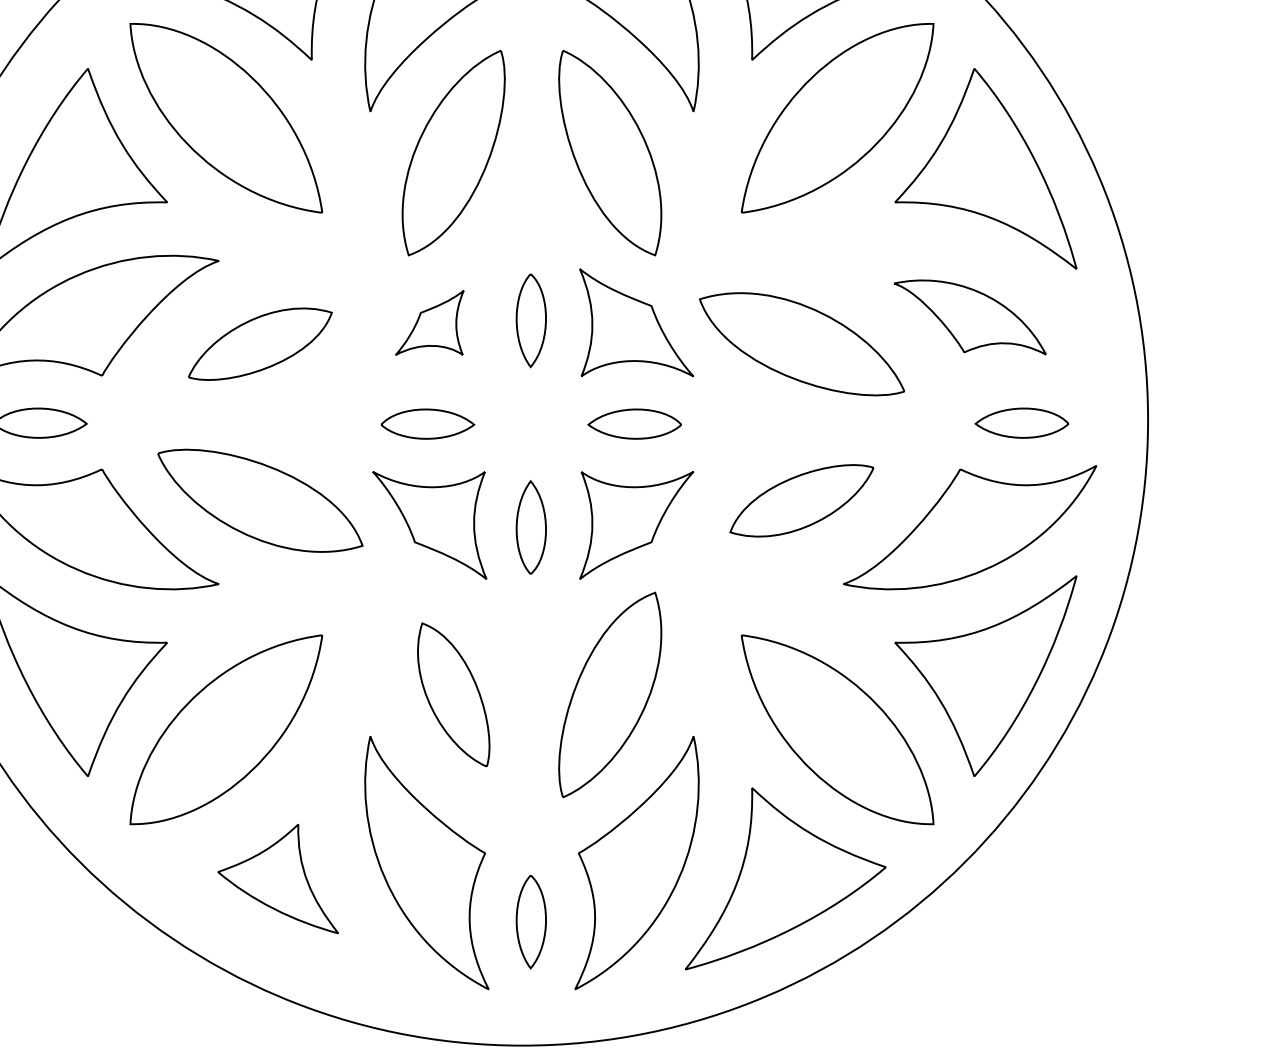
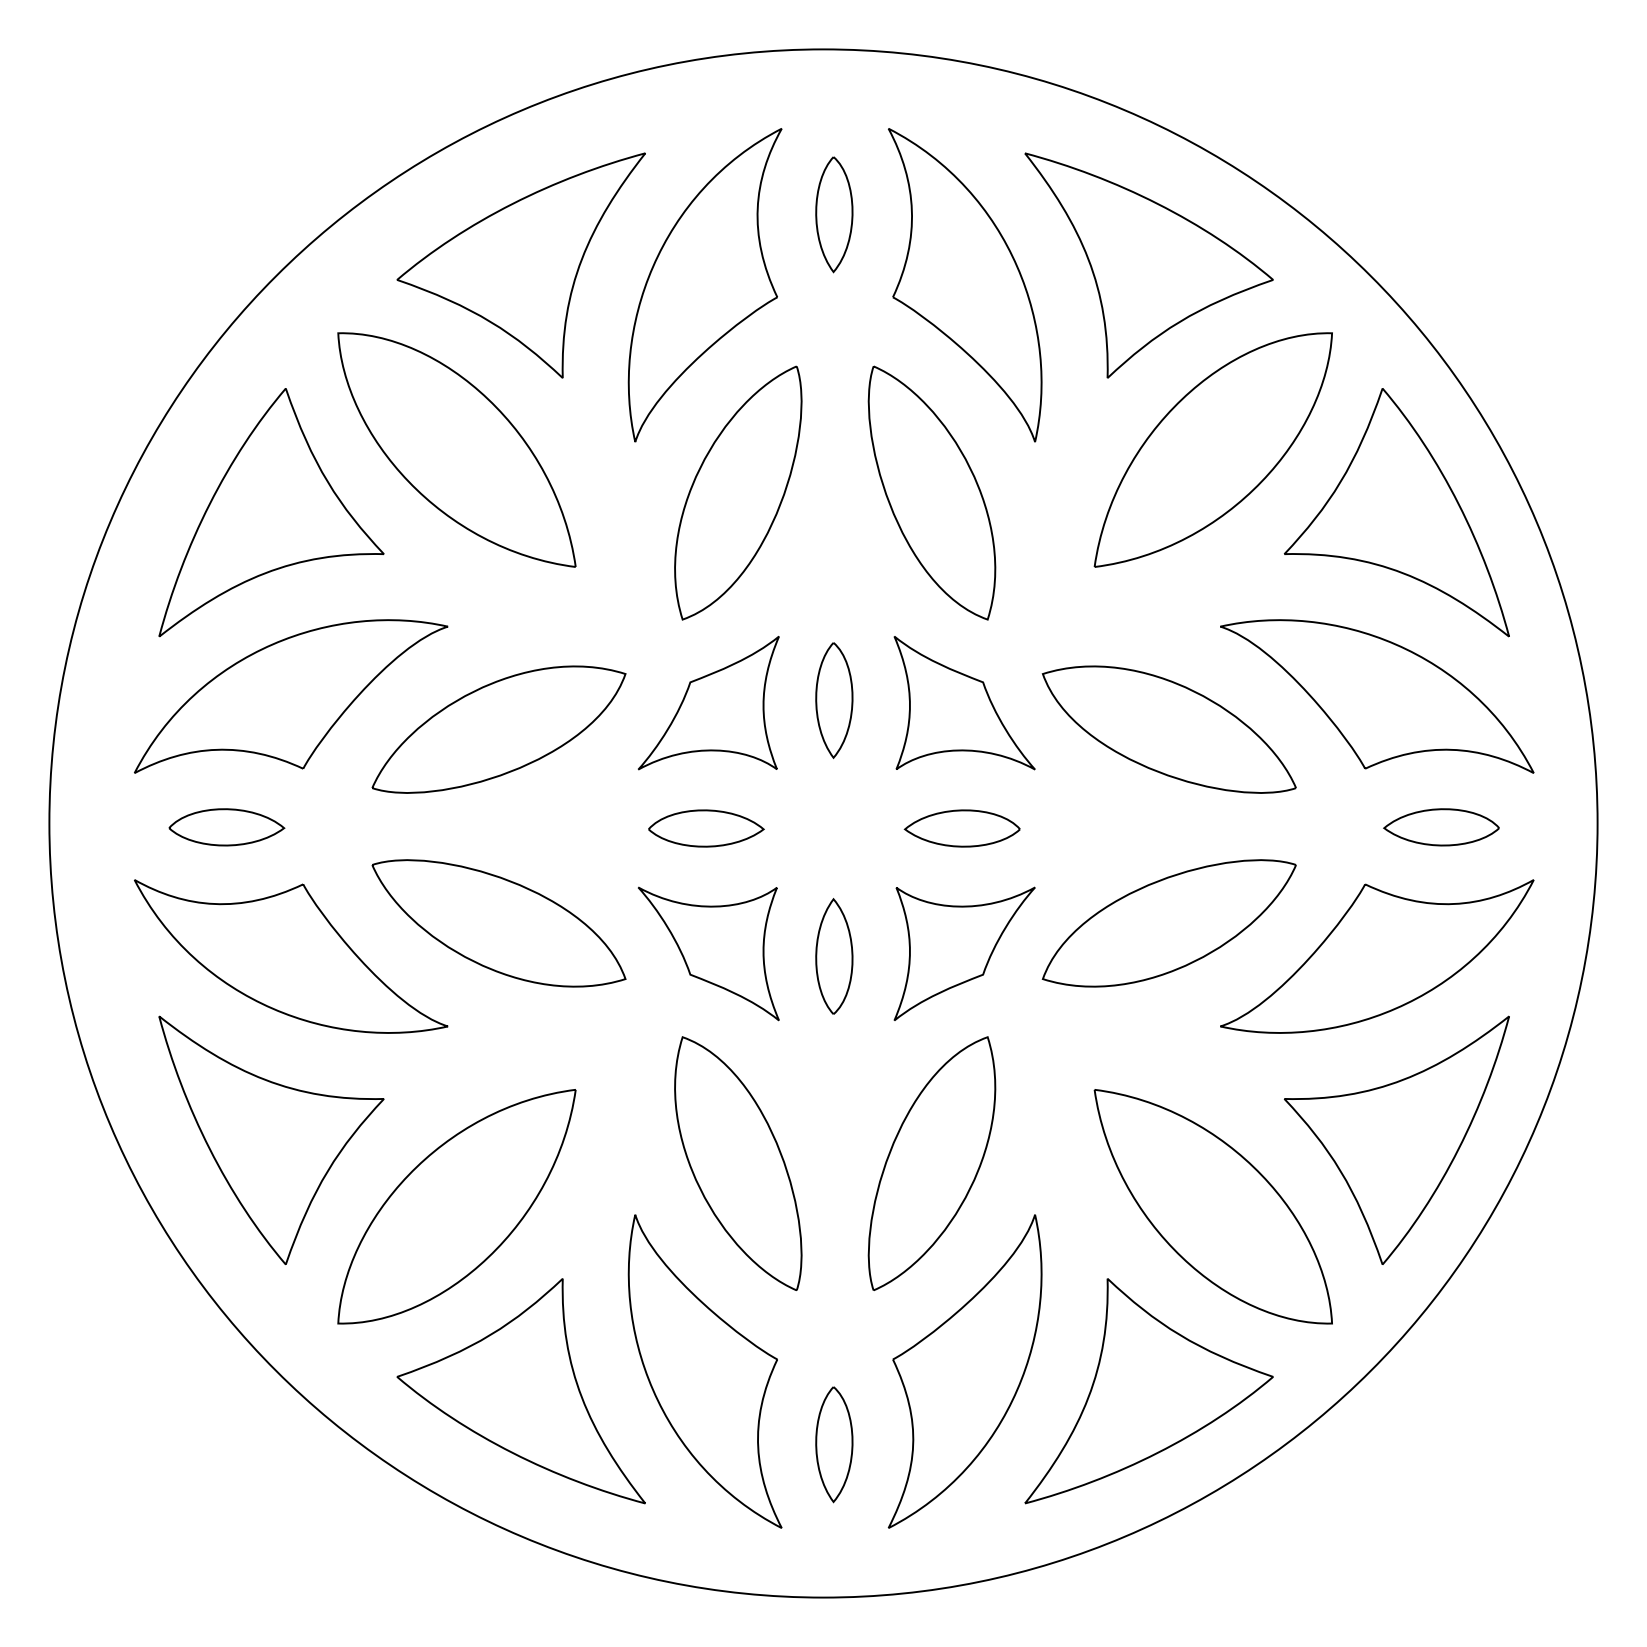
part: (970, 317) -> (1377, 696), size x1.67
part: (429, 323) -> (708, 703), size x1.67
part: (259, 344) -> (498, 729), size x1.43
part: (801, 500) -> (1168, 923), size x1.43
part: (453, 694) -> (738, 1163), size x1.43
part: (277, 879) -> (520, 1391), size x1.67

